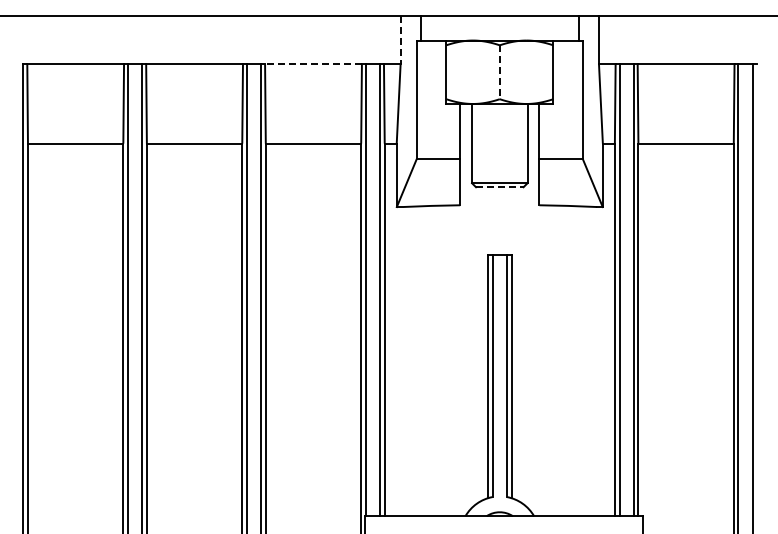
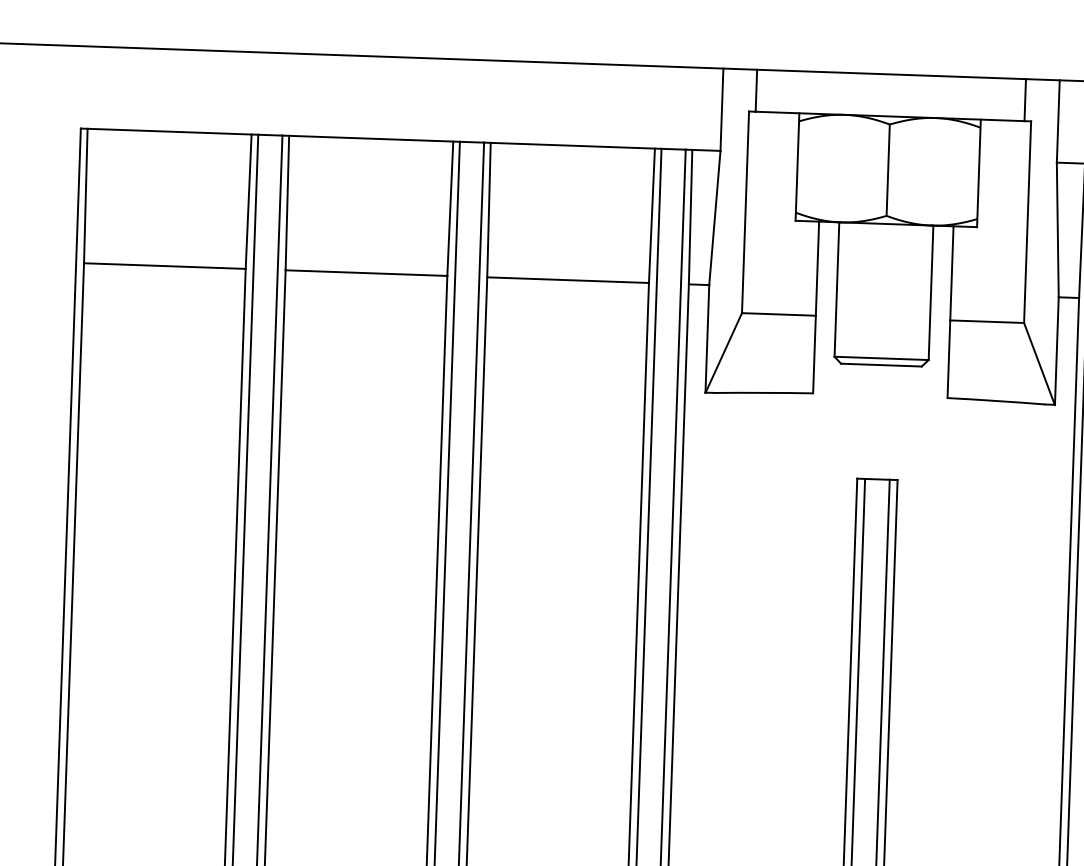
line: (400, 40) -> (721, 110), dashed -> solid
line: (313, 64) -> (572, 146), dashed -> solid
line: (499, 72) -> (887, 170), dashed -> solid
line: (499, 187) -> (880, 365), dashed -> solid

